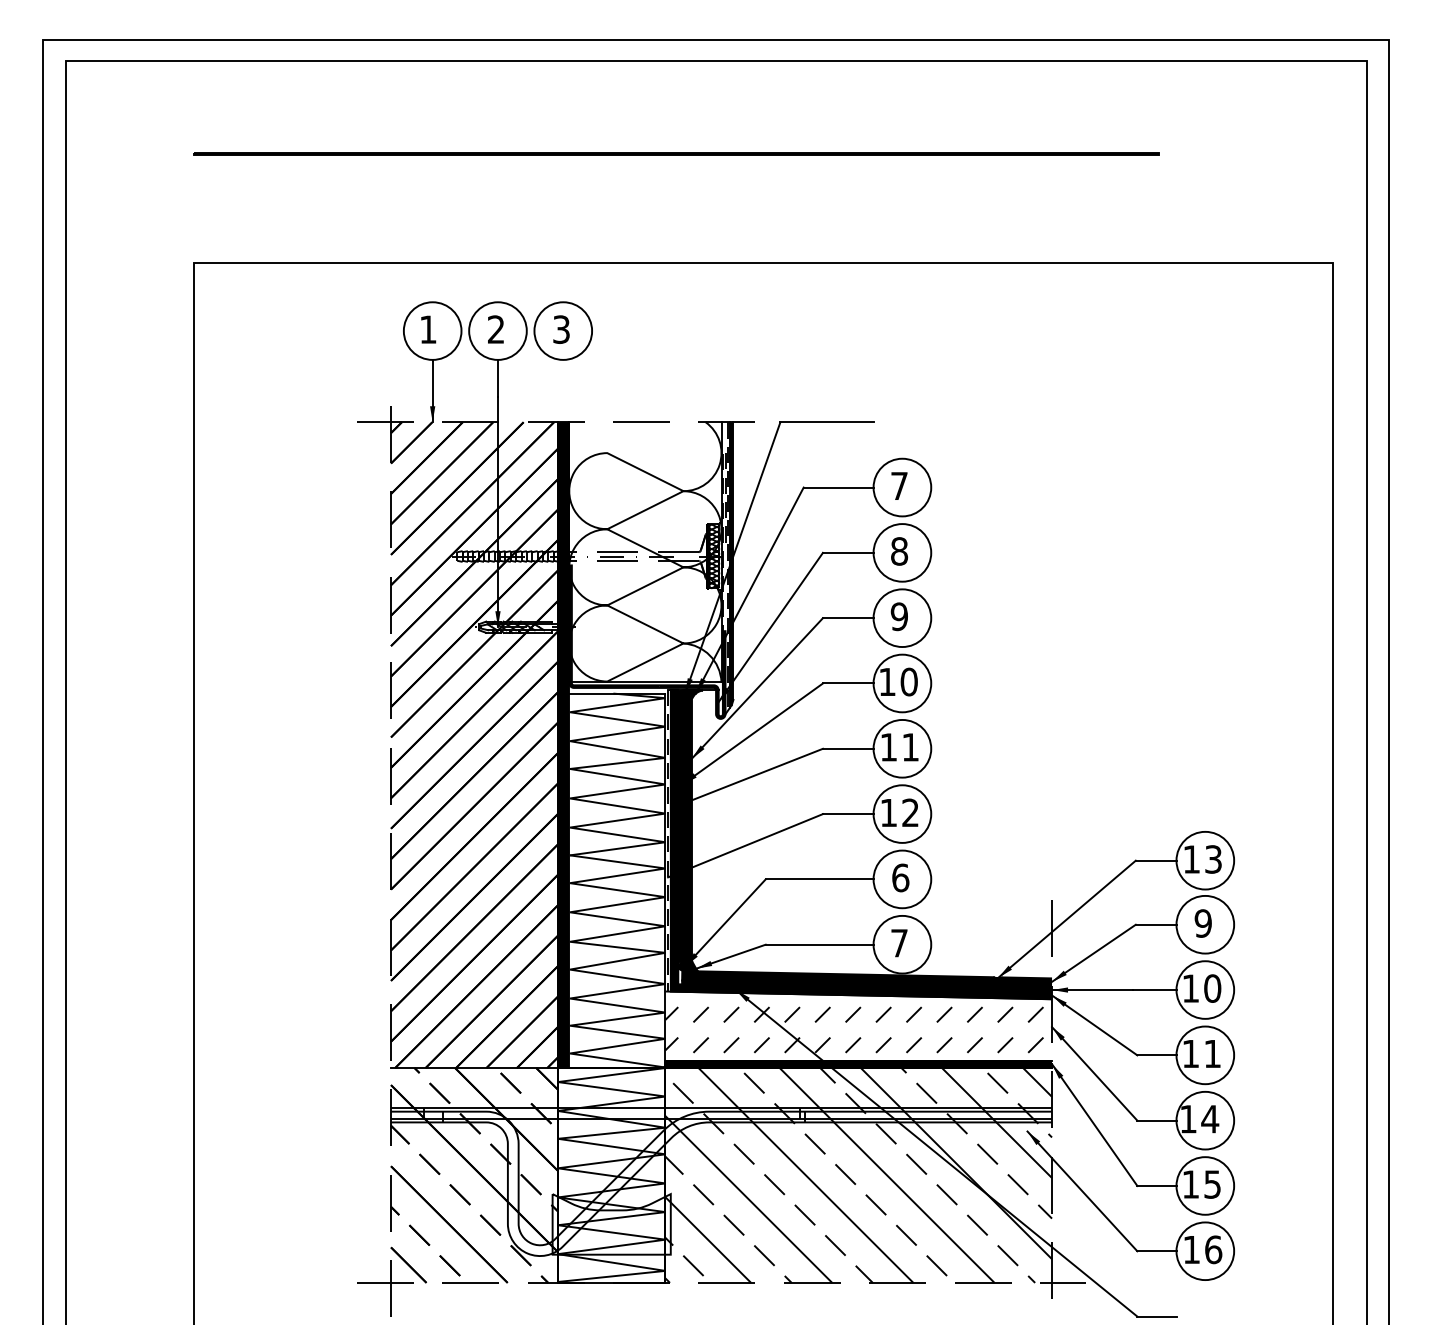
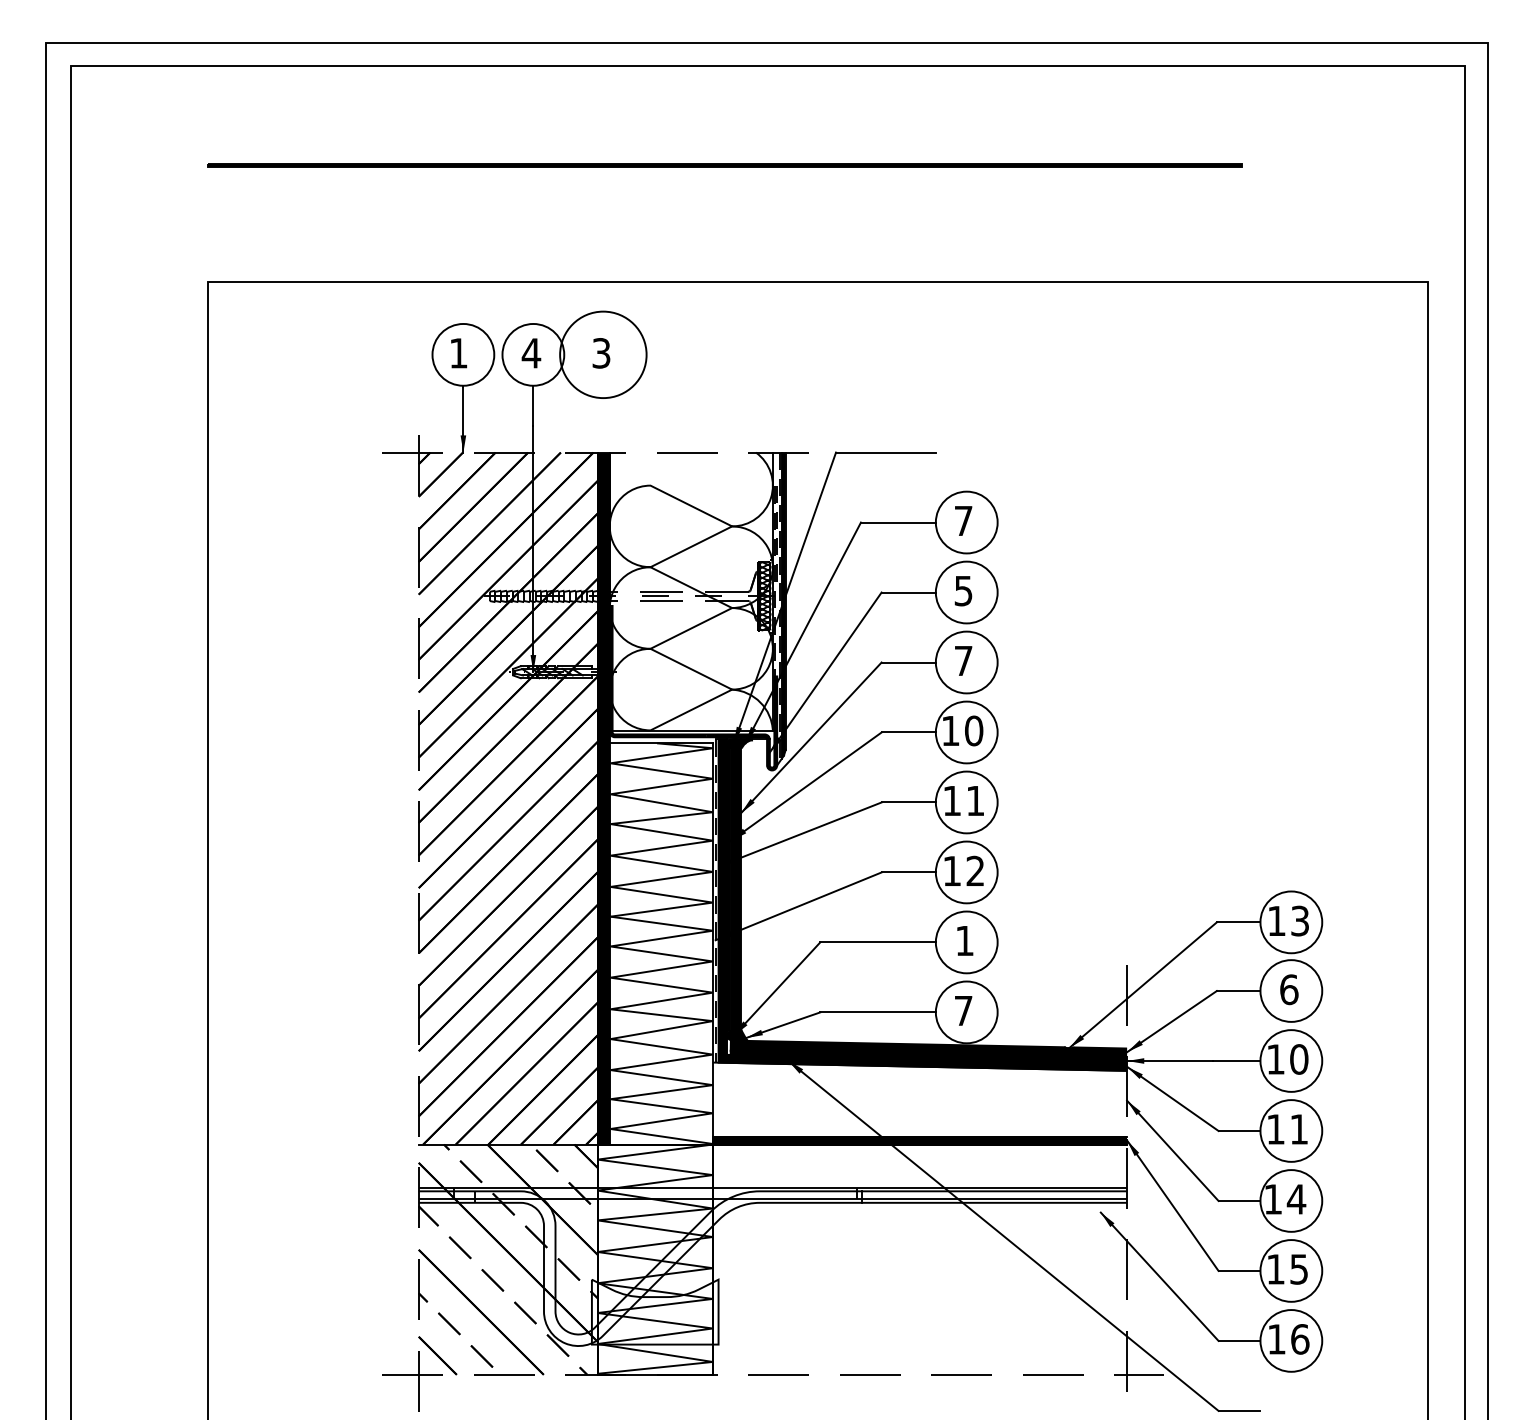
text: (496, 329) -> (531, 353), 2 -> 4
circle: (563, 330) -> (603, 354), size x1.4
text: (899, 550) -> (963, 590), 8 -> 5
text: (899, 616) -> (963, 660), 9 -> 7
text: (900, 877) -> (964, 940), 6 -> 1
text: (1203, 923) -> (1289, 989), 9 -> 6
hatch: (853, 1029) -> (914, 1103), removed
hatch: (858, 1175) -> (919, 1259), removed

